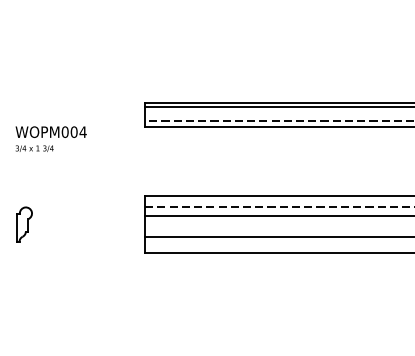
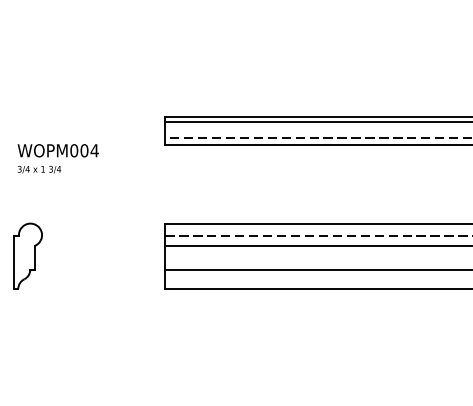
part: (24, 224) -> (27, 255), size x1.67

